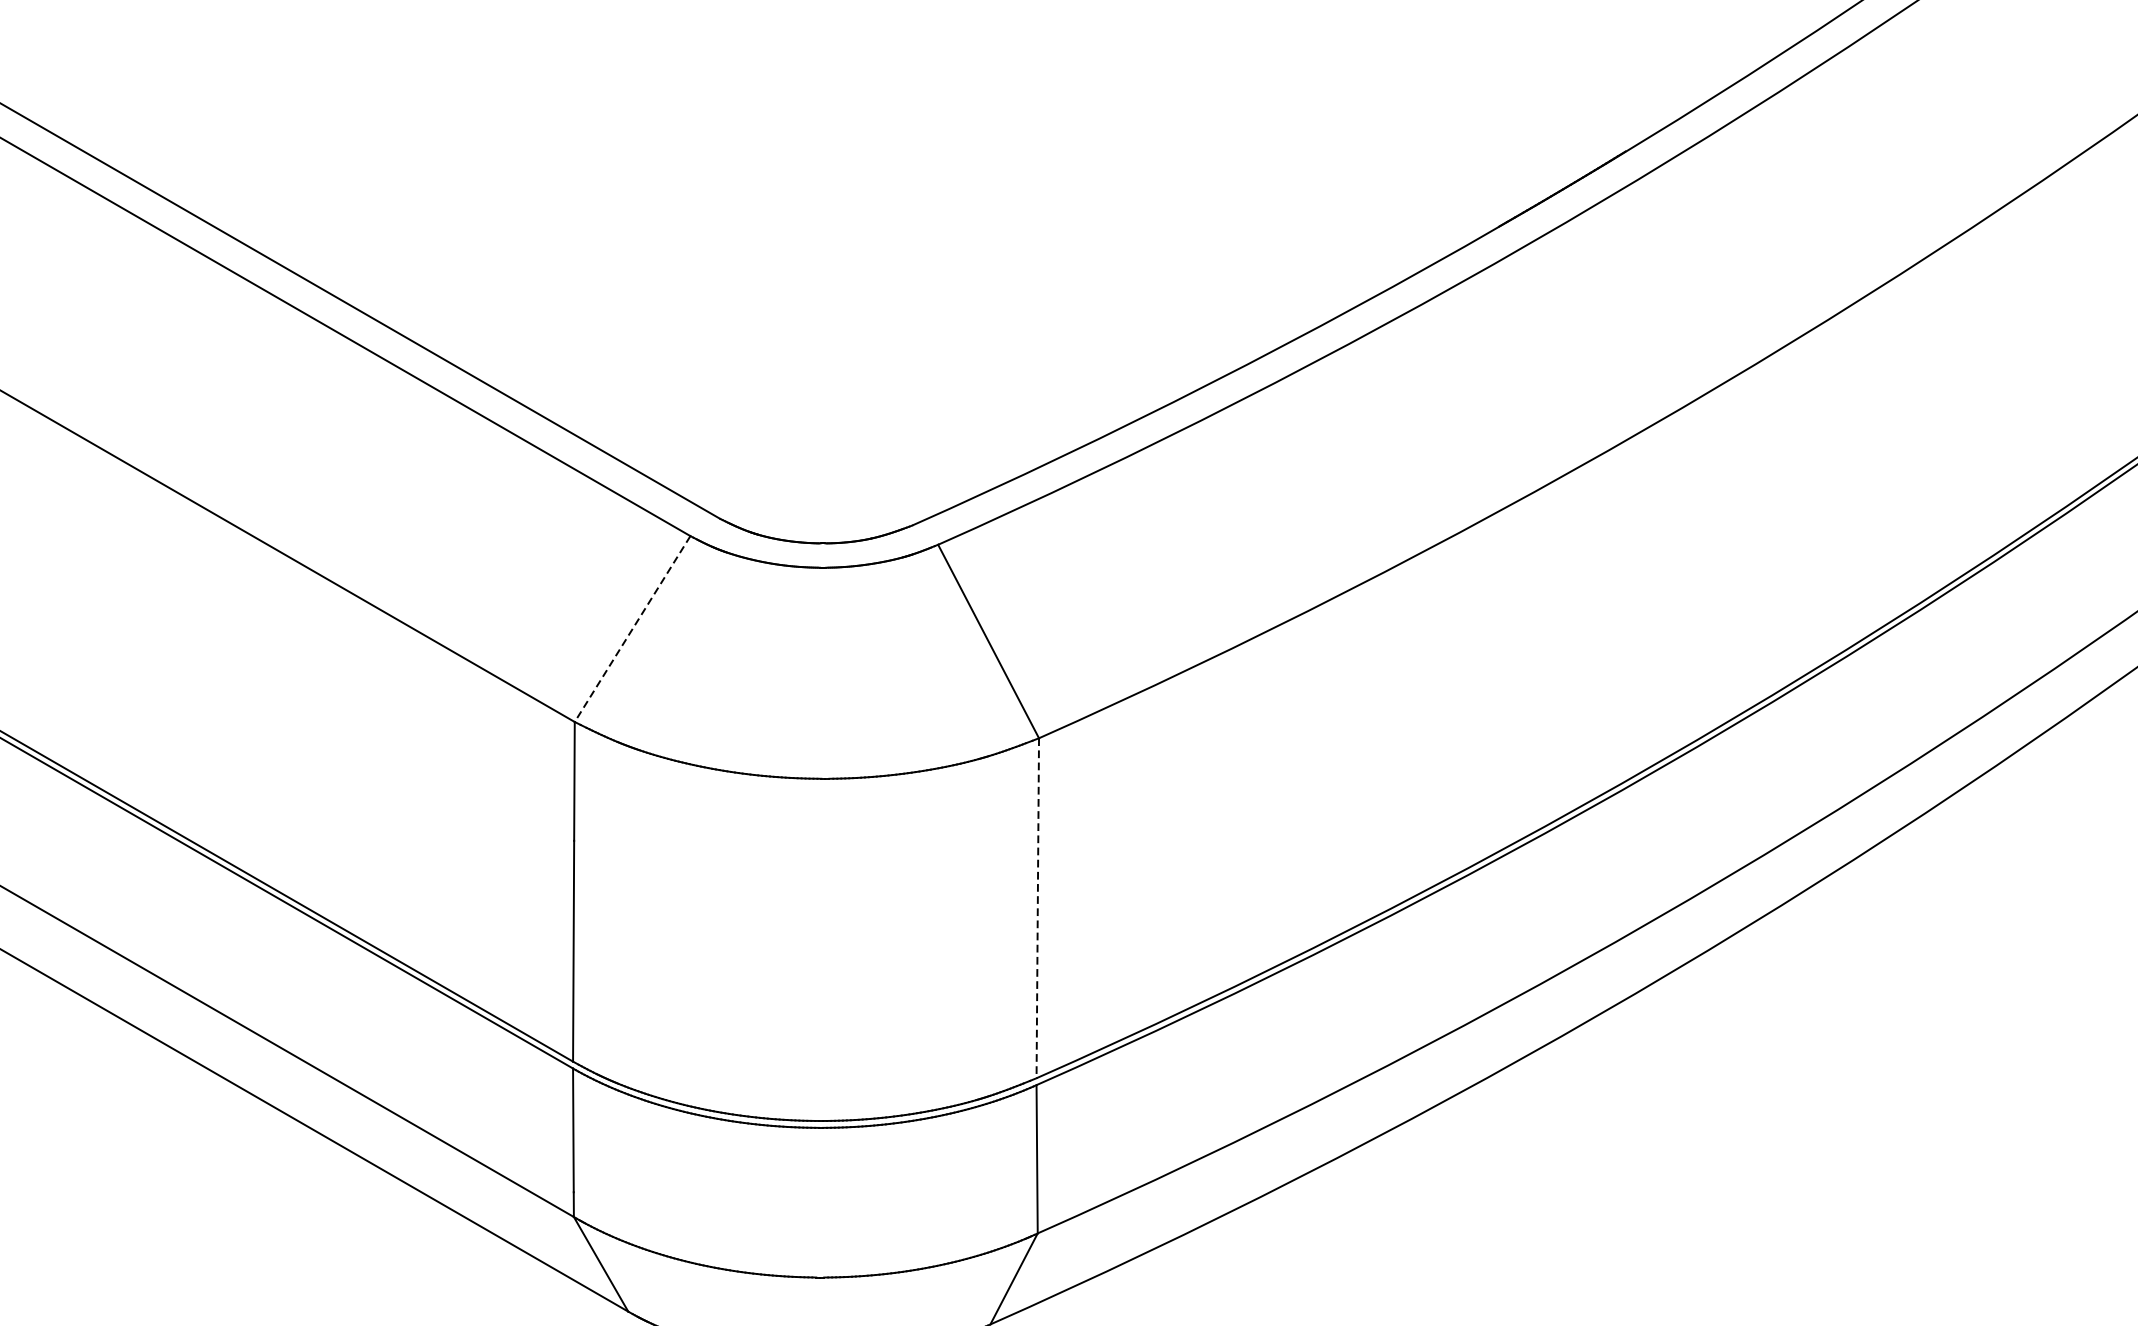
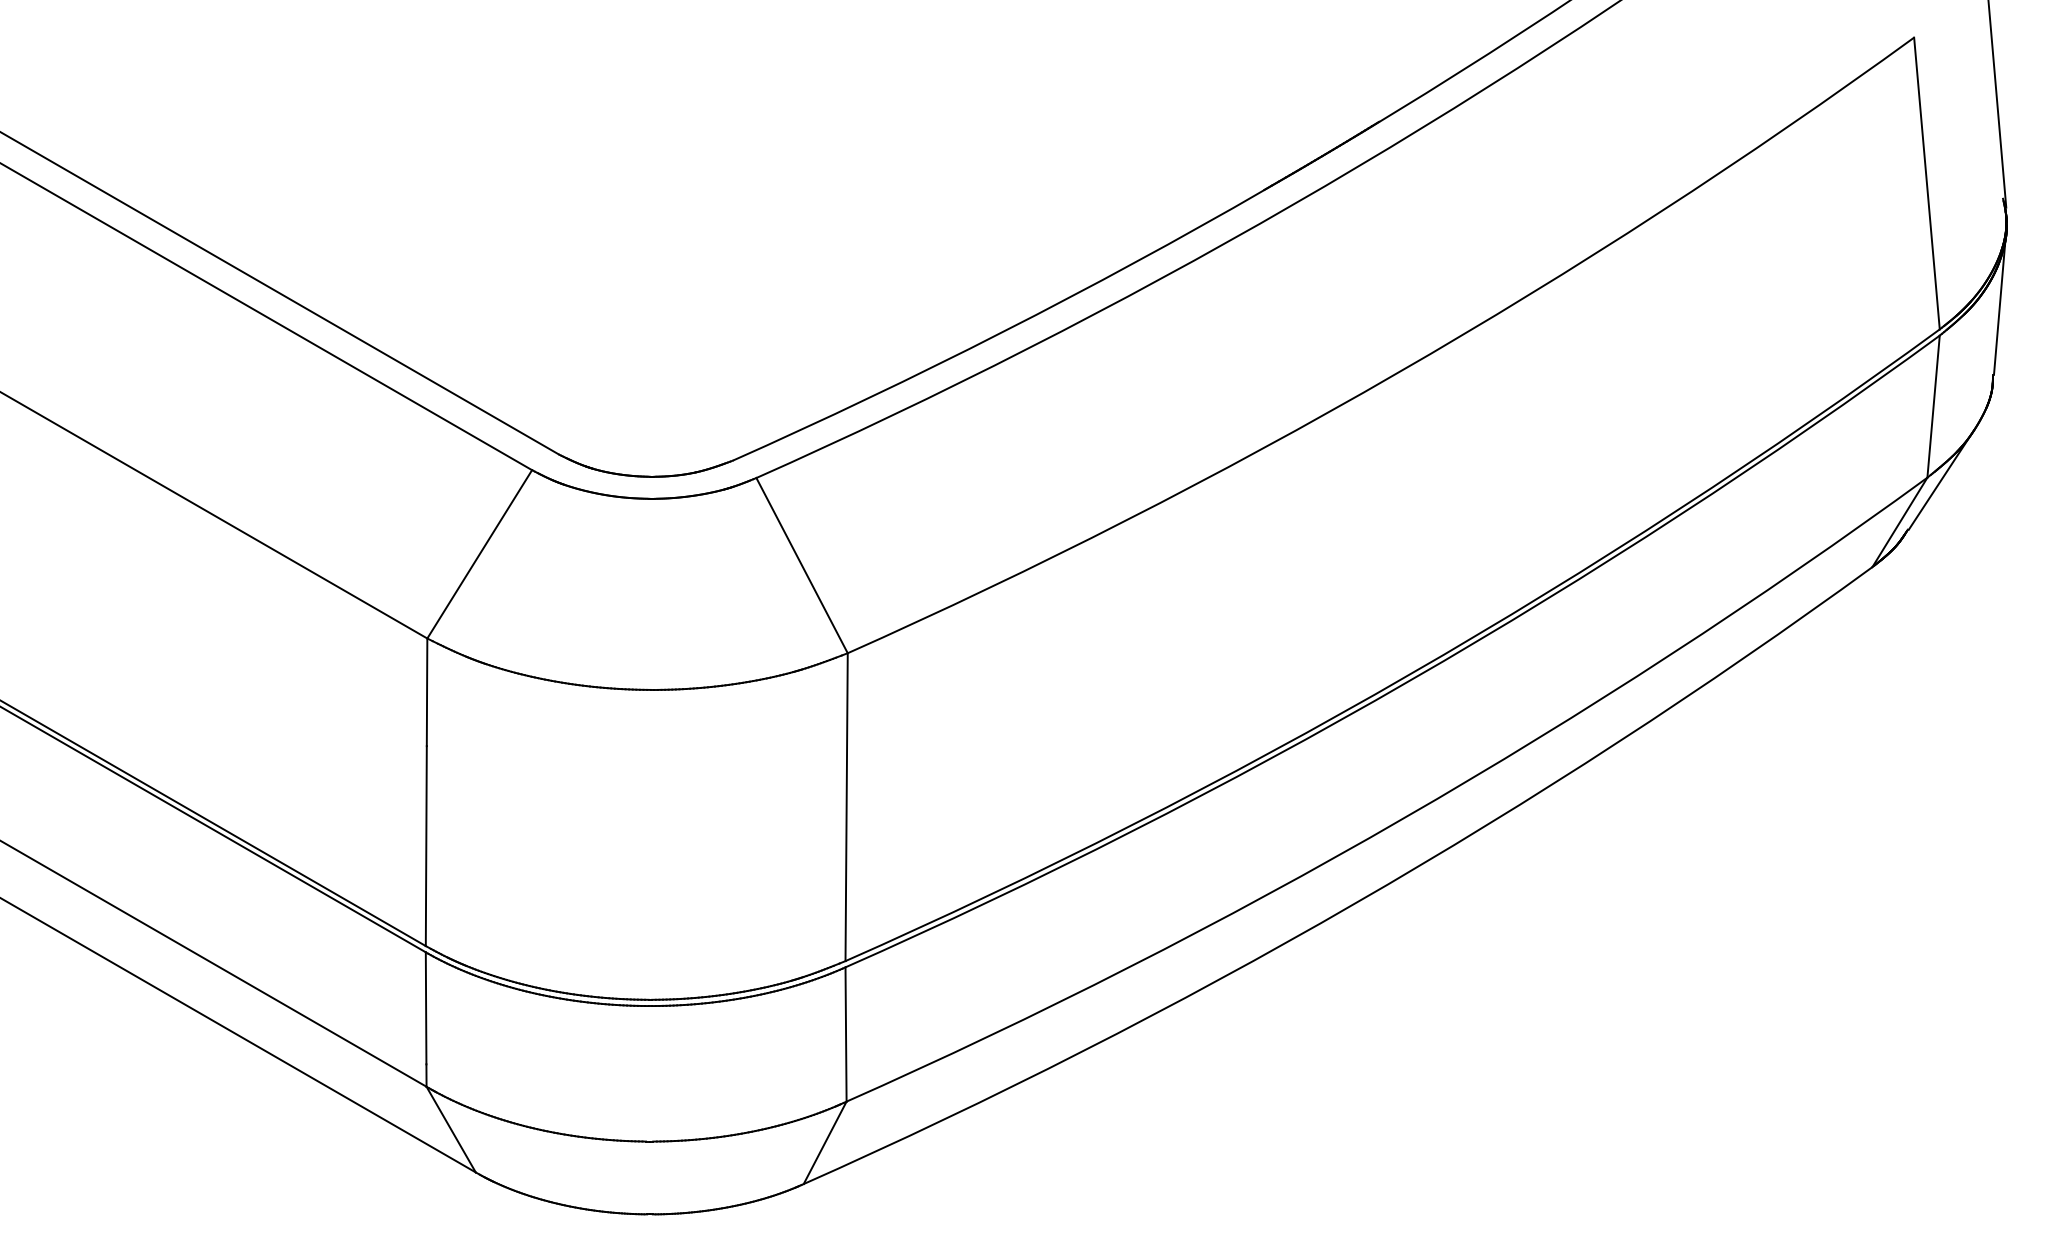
line: (632, 629) -> (479, 554), dashed -> solid
line: (1037, 908) -> (846, 807), dashed -> solid

